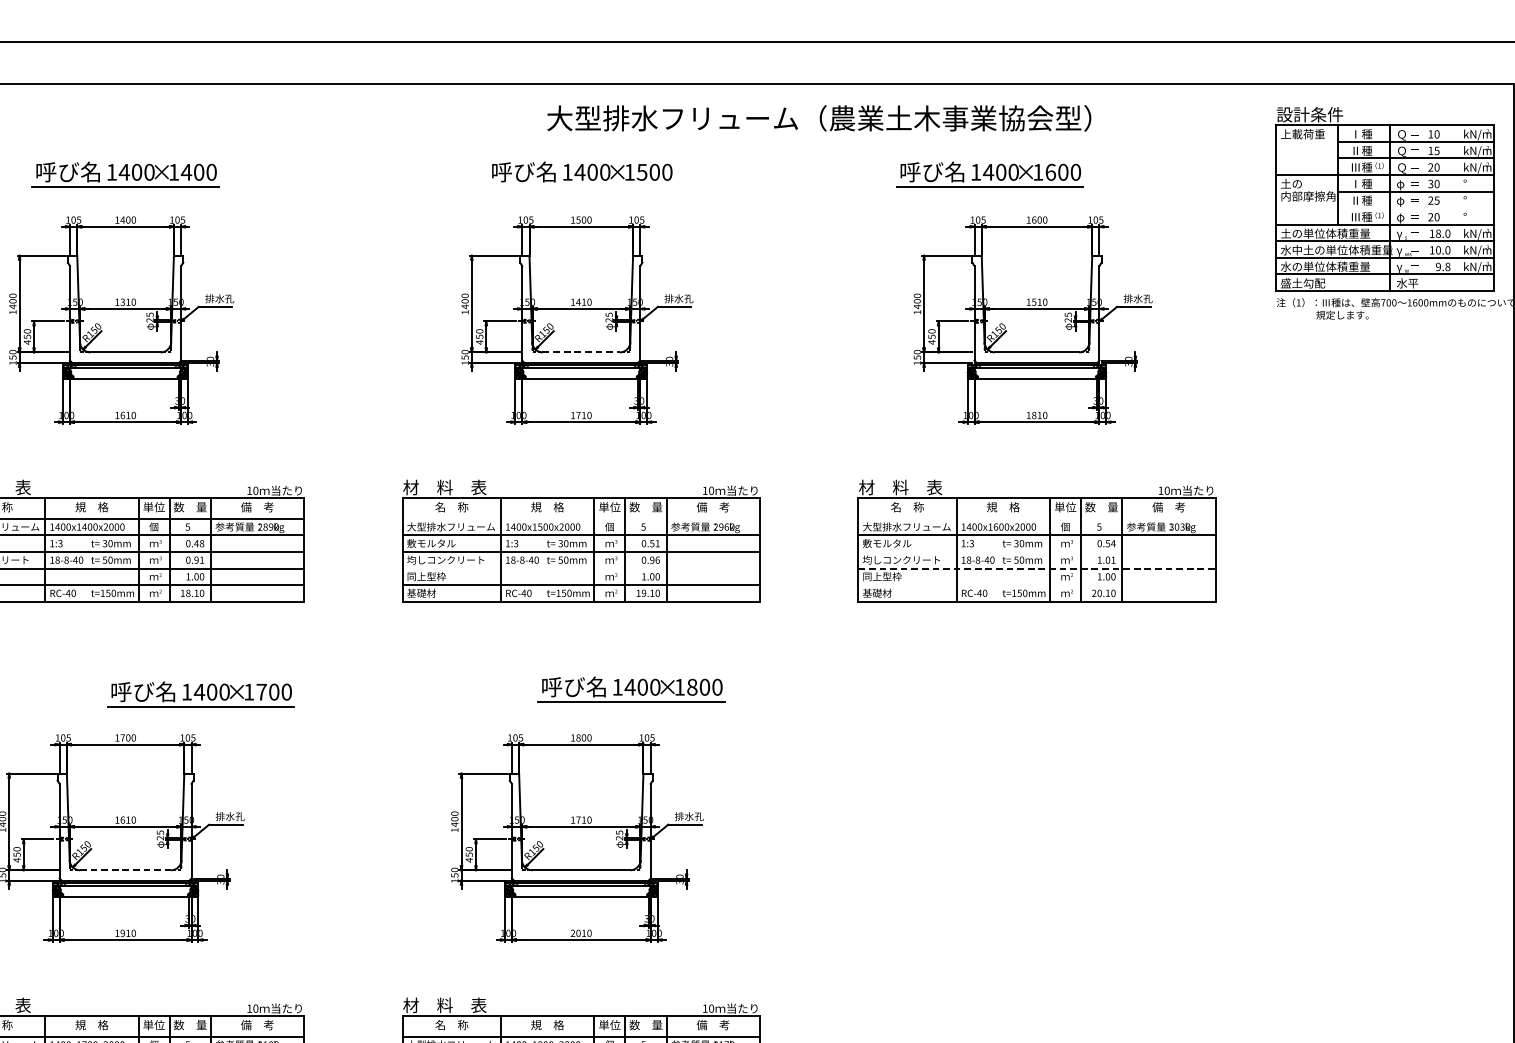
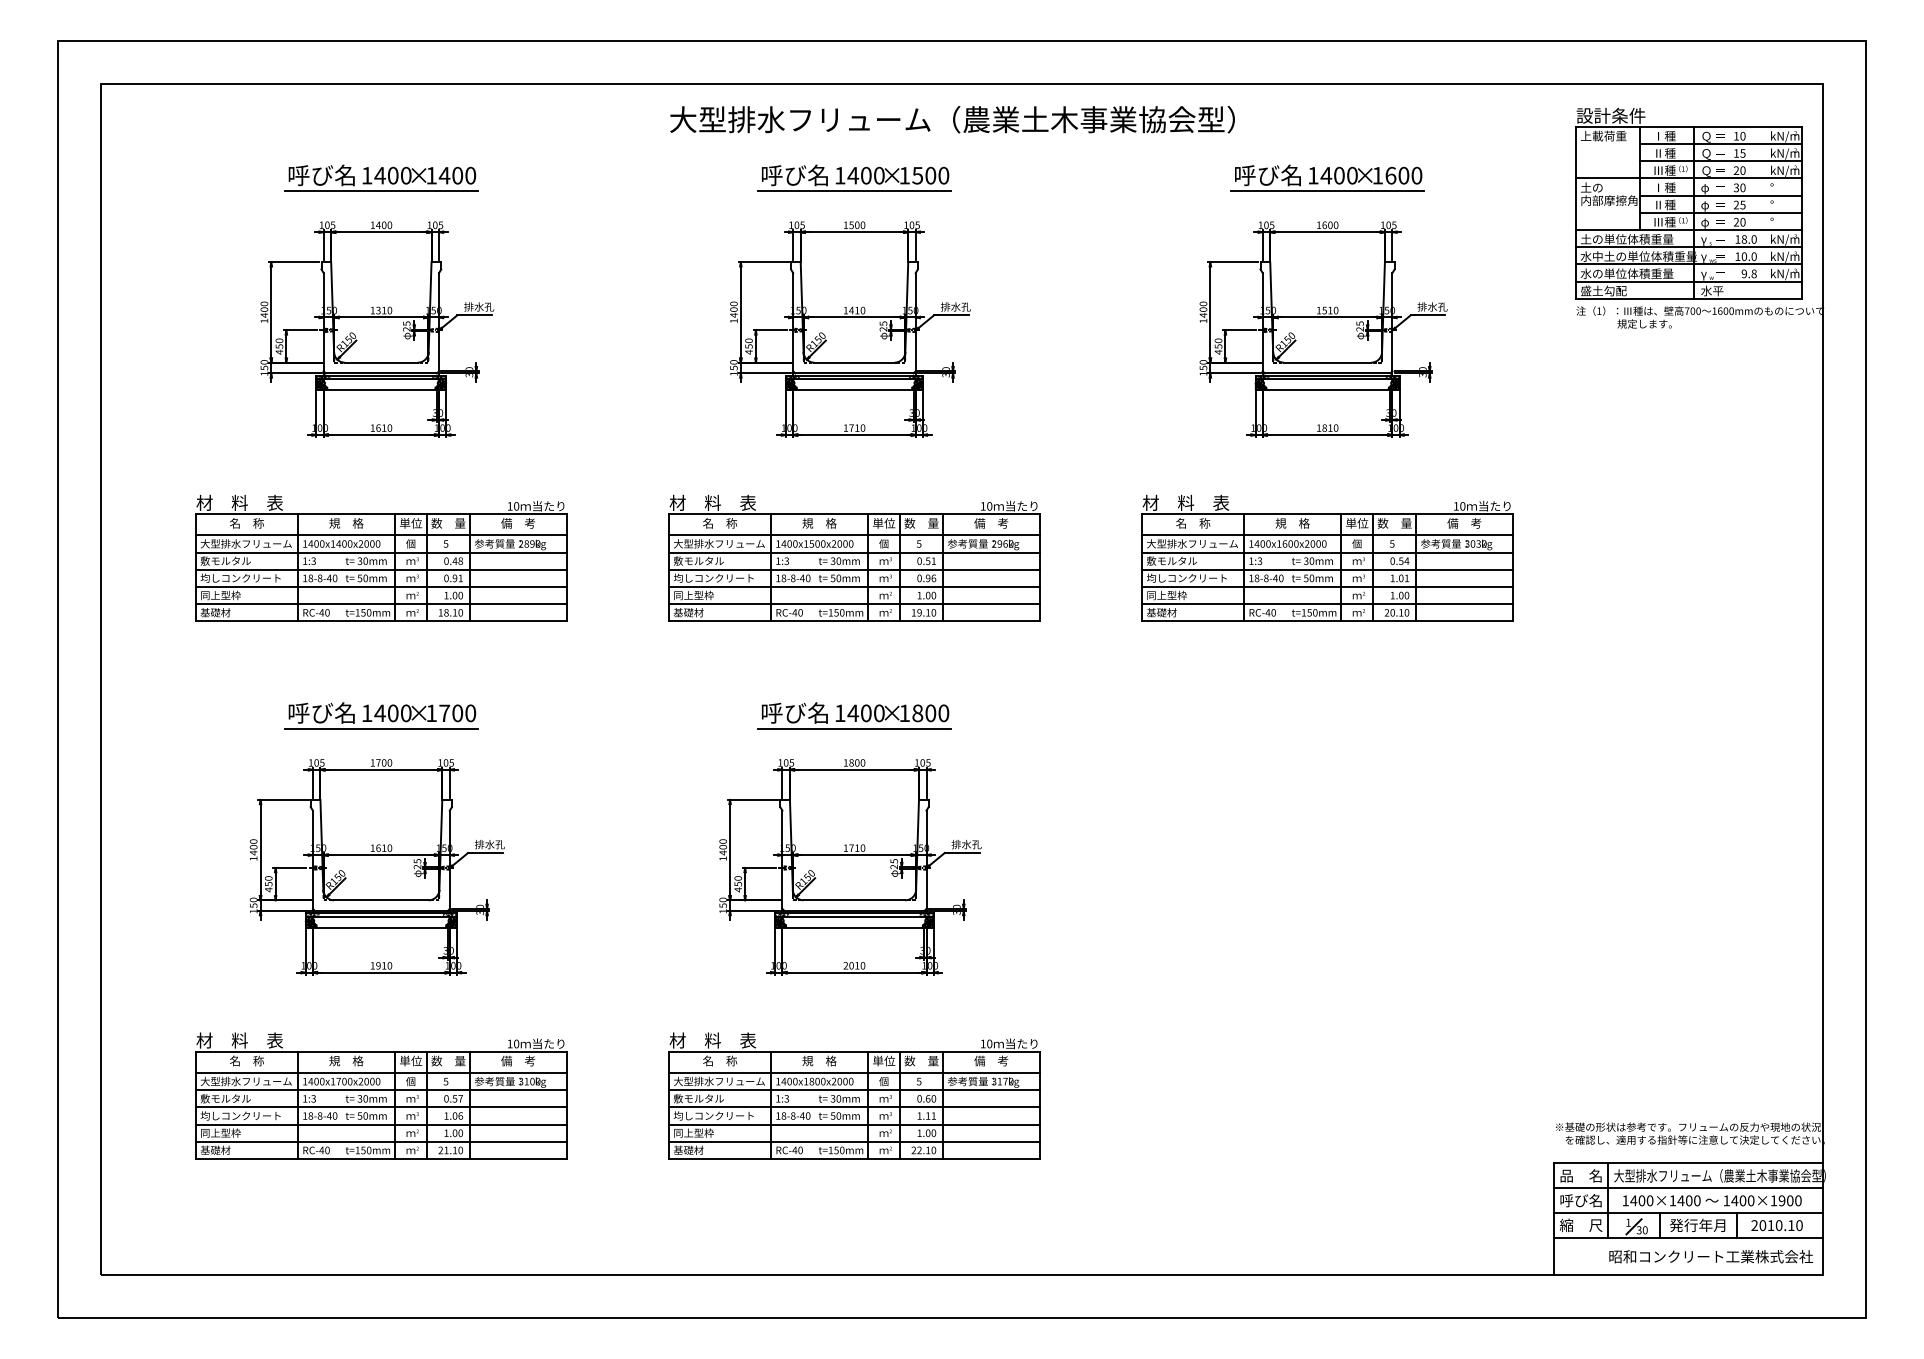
text: (819, 118) -> (952, 119), moved
part: (989, 174) -> (1327, 177), moved
line: (581, 187) -> (854, 191), added
line: (1415, 207) -> (1720, 212), added
line: (581, 352) -> (854, 362), dashed -> solid
line: (580, 518) -> (853, 535), added
line: (1036, 518) -> (1327, 535), added
line: (1036, 551) -> (1327, 569), added
line: (580, 568) -> (853, 587), added
line: (1037, 568) -> (1328, 587), dashed -> solid
line: (1036, 585) -> (1327, 604), added
part: (631, 689) -> (854, 715), moved
part: (200, 694) -> (381, 715), moved
line: (125, 870) -> (381, 900), dashed -> solid

